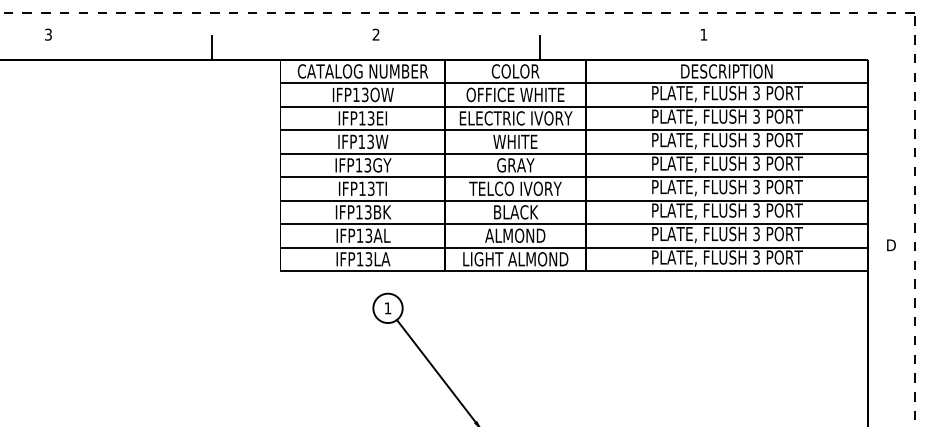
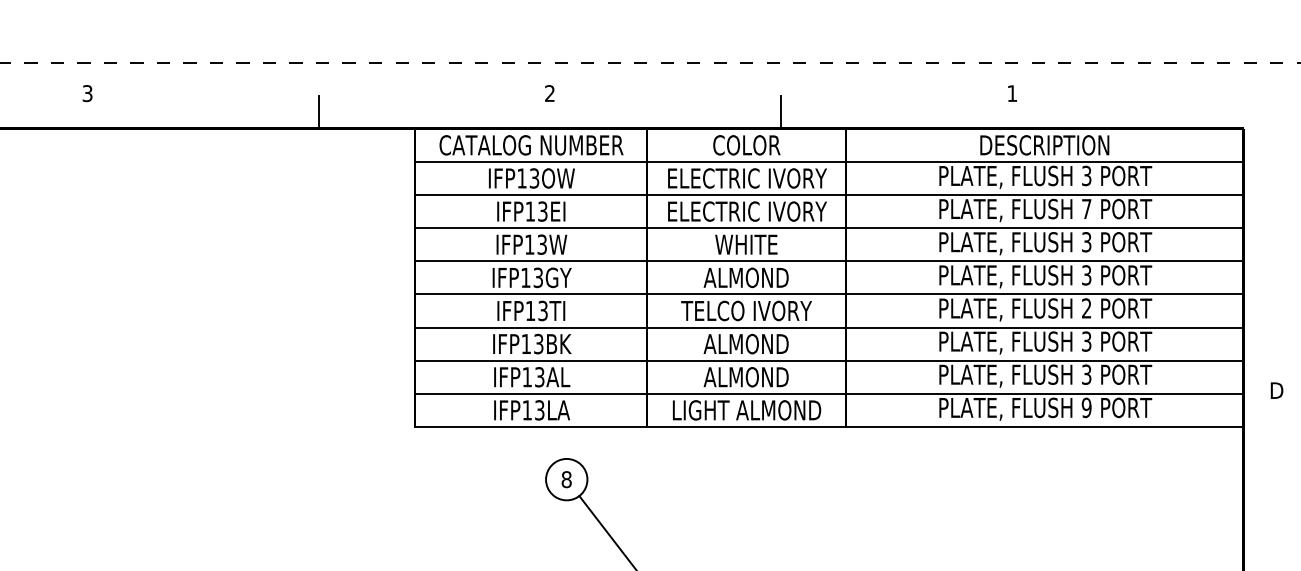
text: (515, 94) -> (746, 177), OFFICE WHITE -> ELECTRIC IVORY
text: (756, 116) -> (1086, 208), 3 -> 7
text: (515, 165) -> (746, 278), GRAY -> ALMOND
text: (756, 187) -> (1086, 309), 3 -> 2
text: (515, 212) -> (746, 344), BLACK -> ALMOND
text: (756, 257) -> (1086, 407), 3 -> 9
text: (387, 308) -> (566, 479), 1 -> 8

